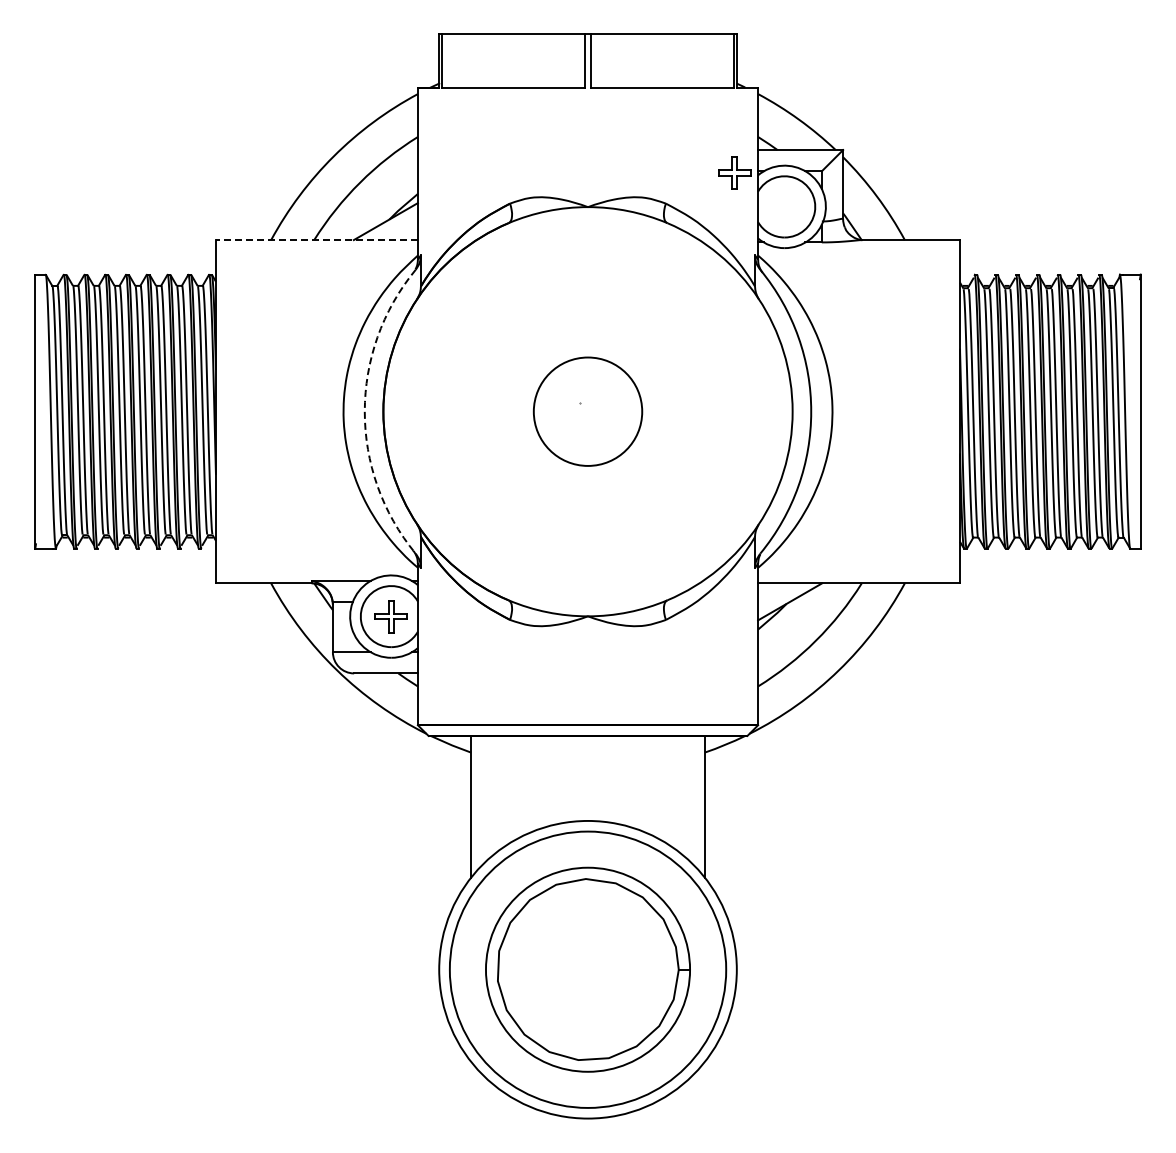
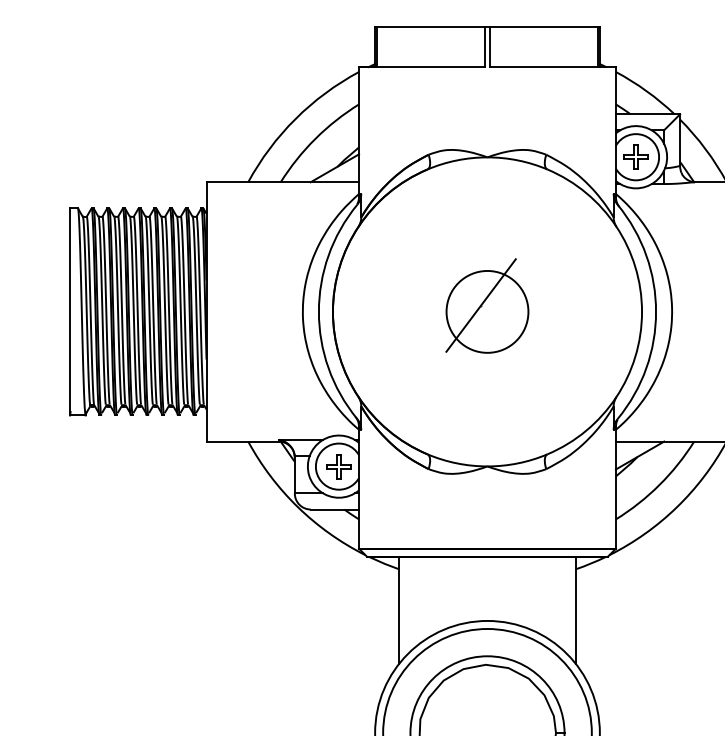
part: (734, 172) -> (635, 156), moved
line: (316, 240) -> (282, 182), dashed -> solid
line: (579, 403) -> (481, 305), added
arc: (364, 411) -> (318, 311), dashed -> solid

